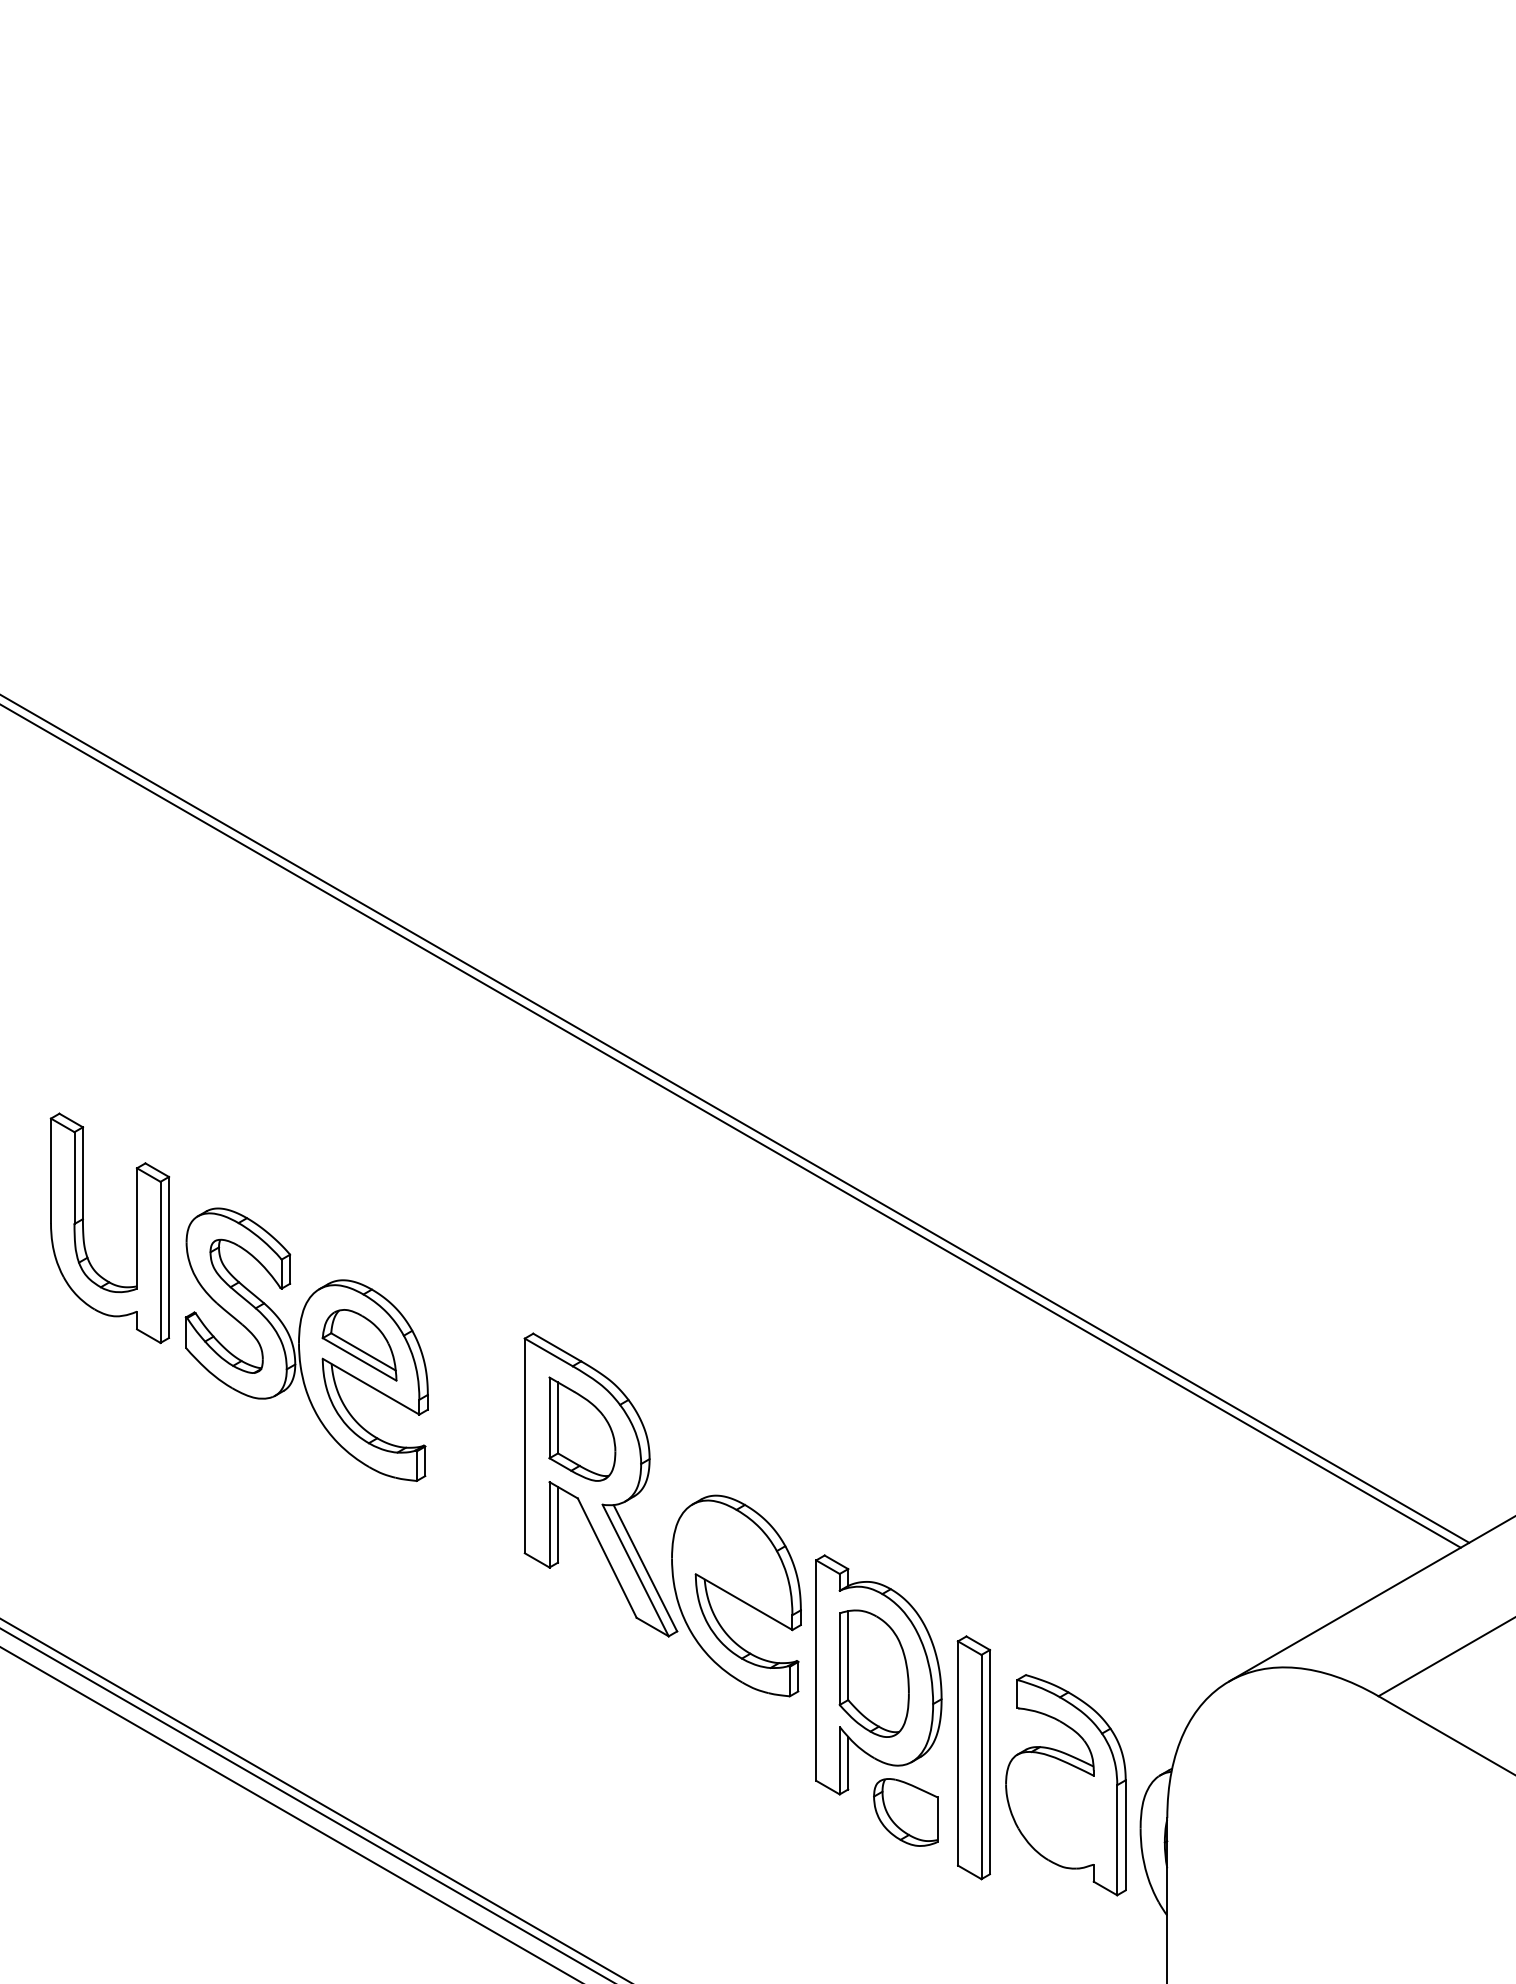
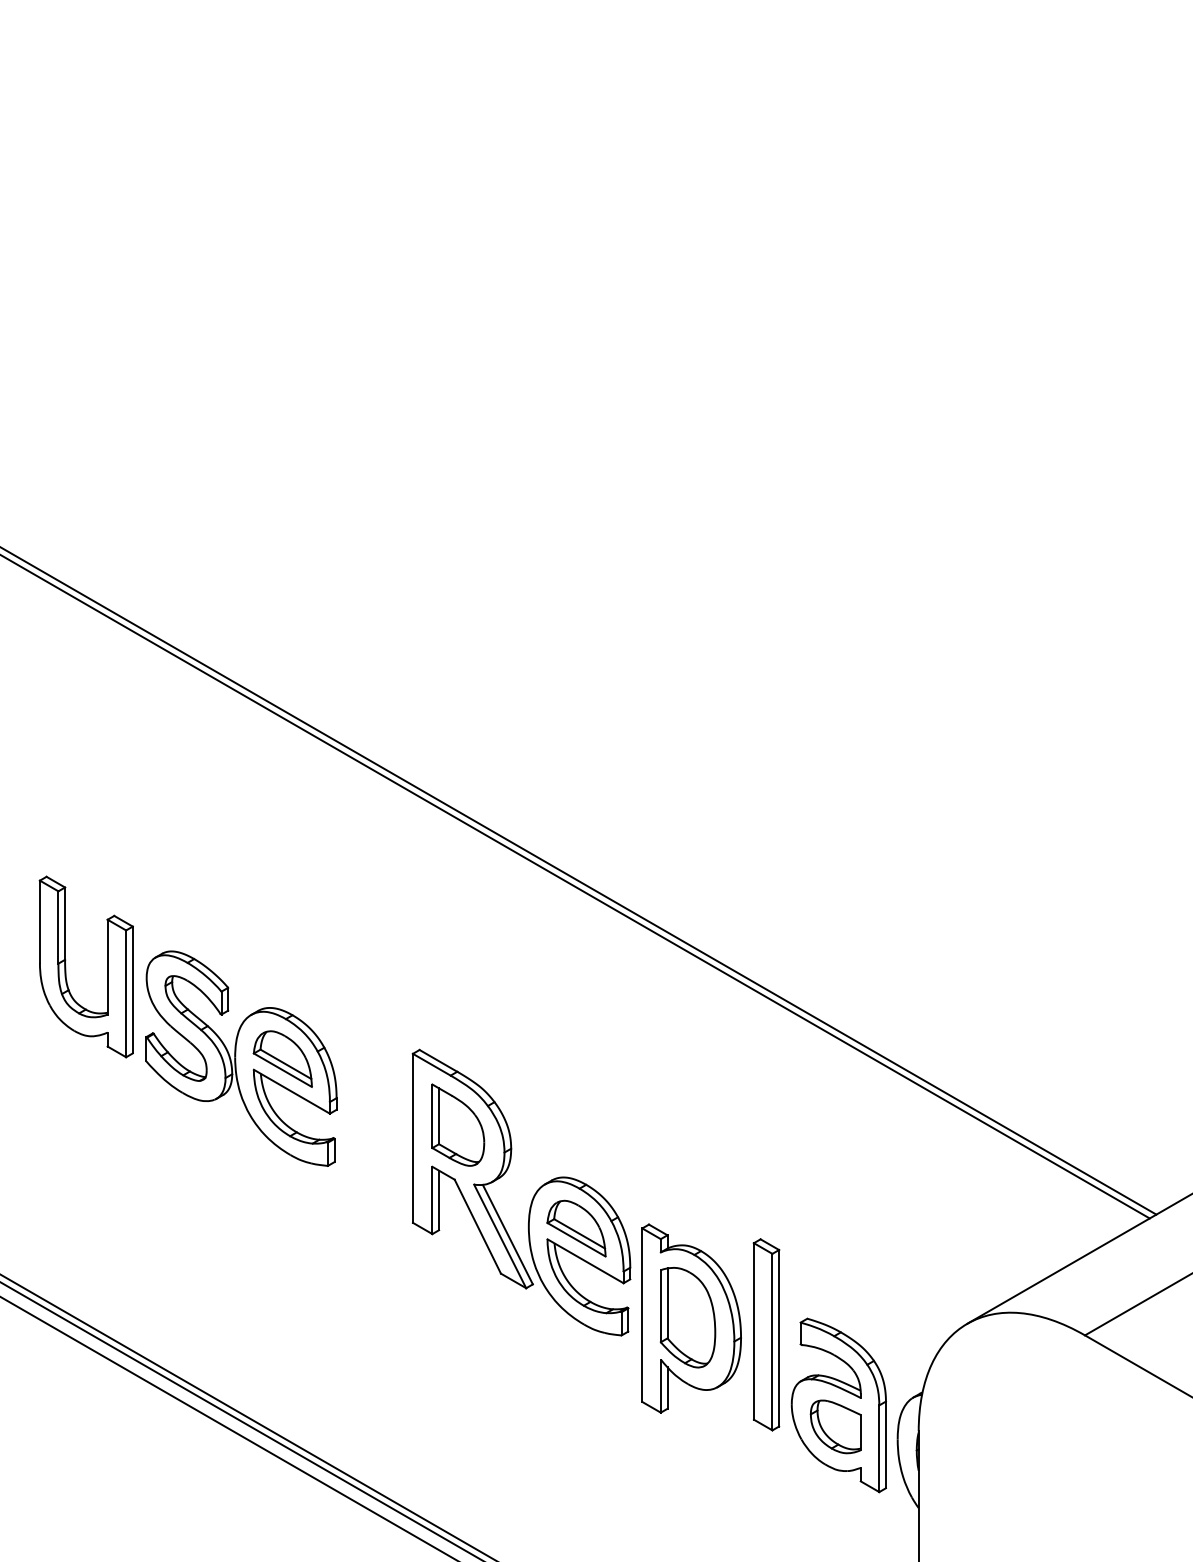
part: (732, 1560) -> (576, 1228), added
part: (973, 1757) -> (766, 1334), moved
part: (905, 1811) -> (835, 1426), moved

